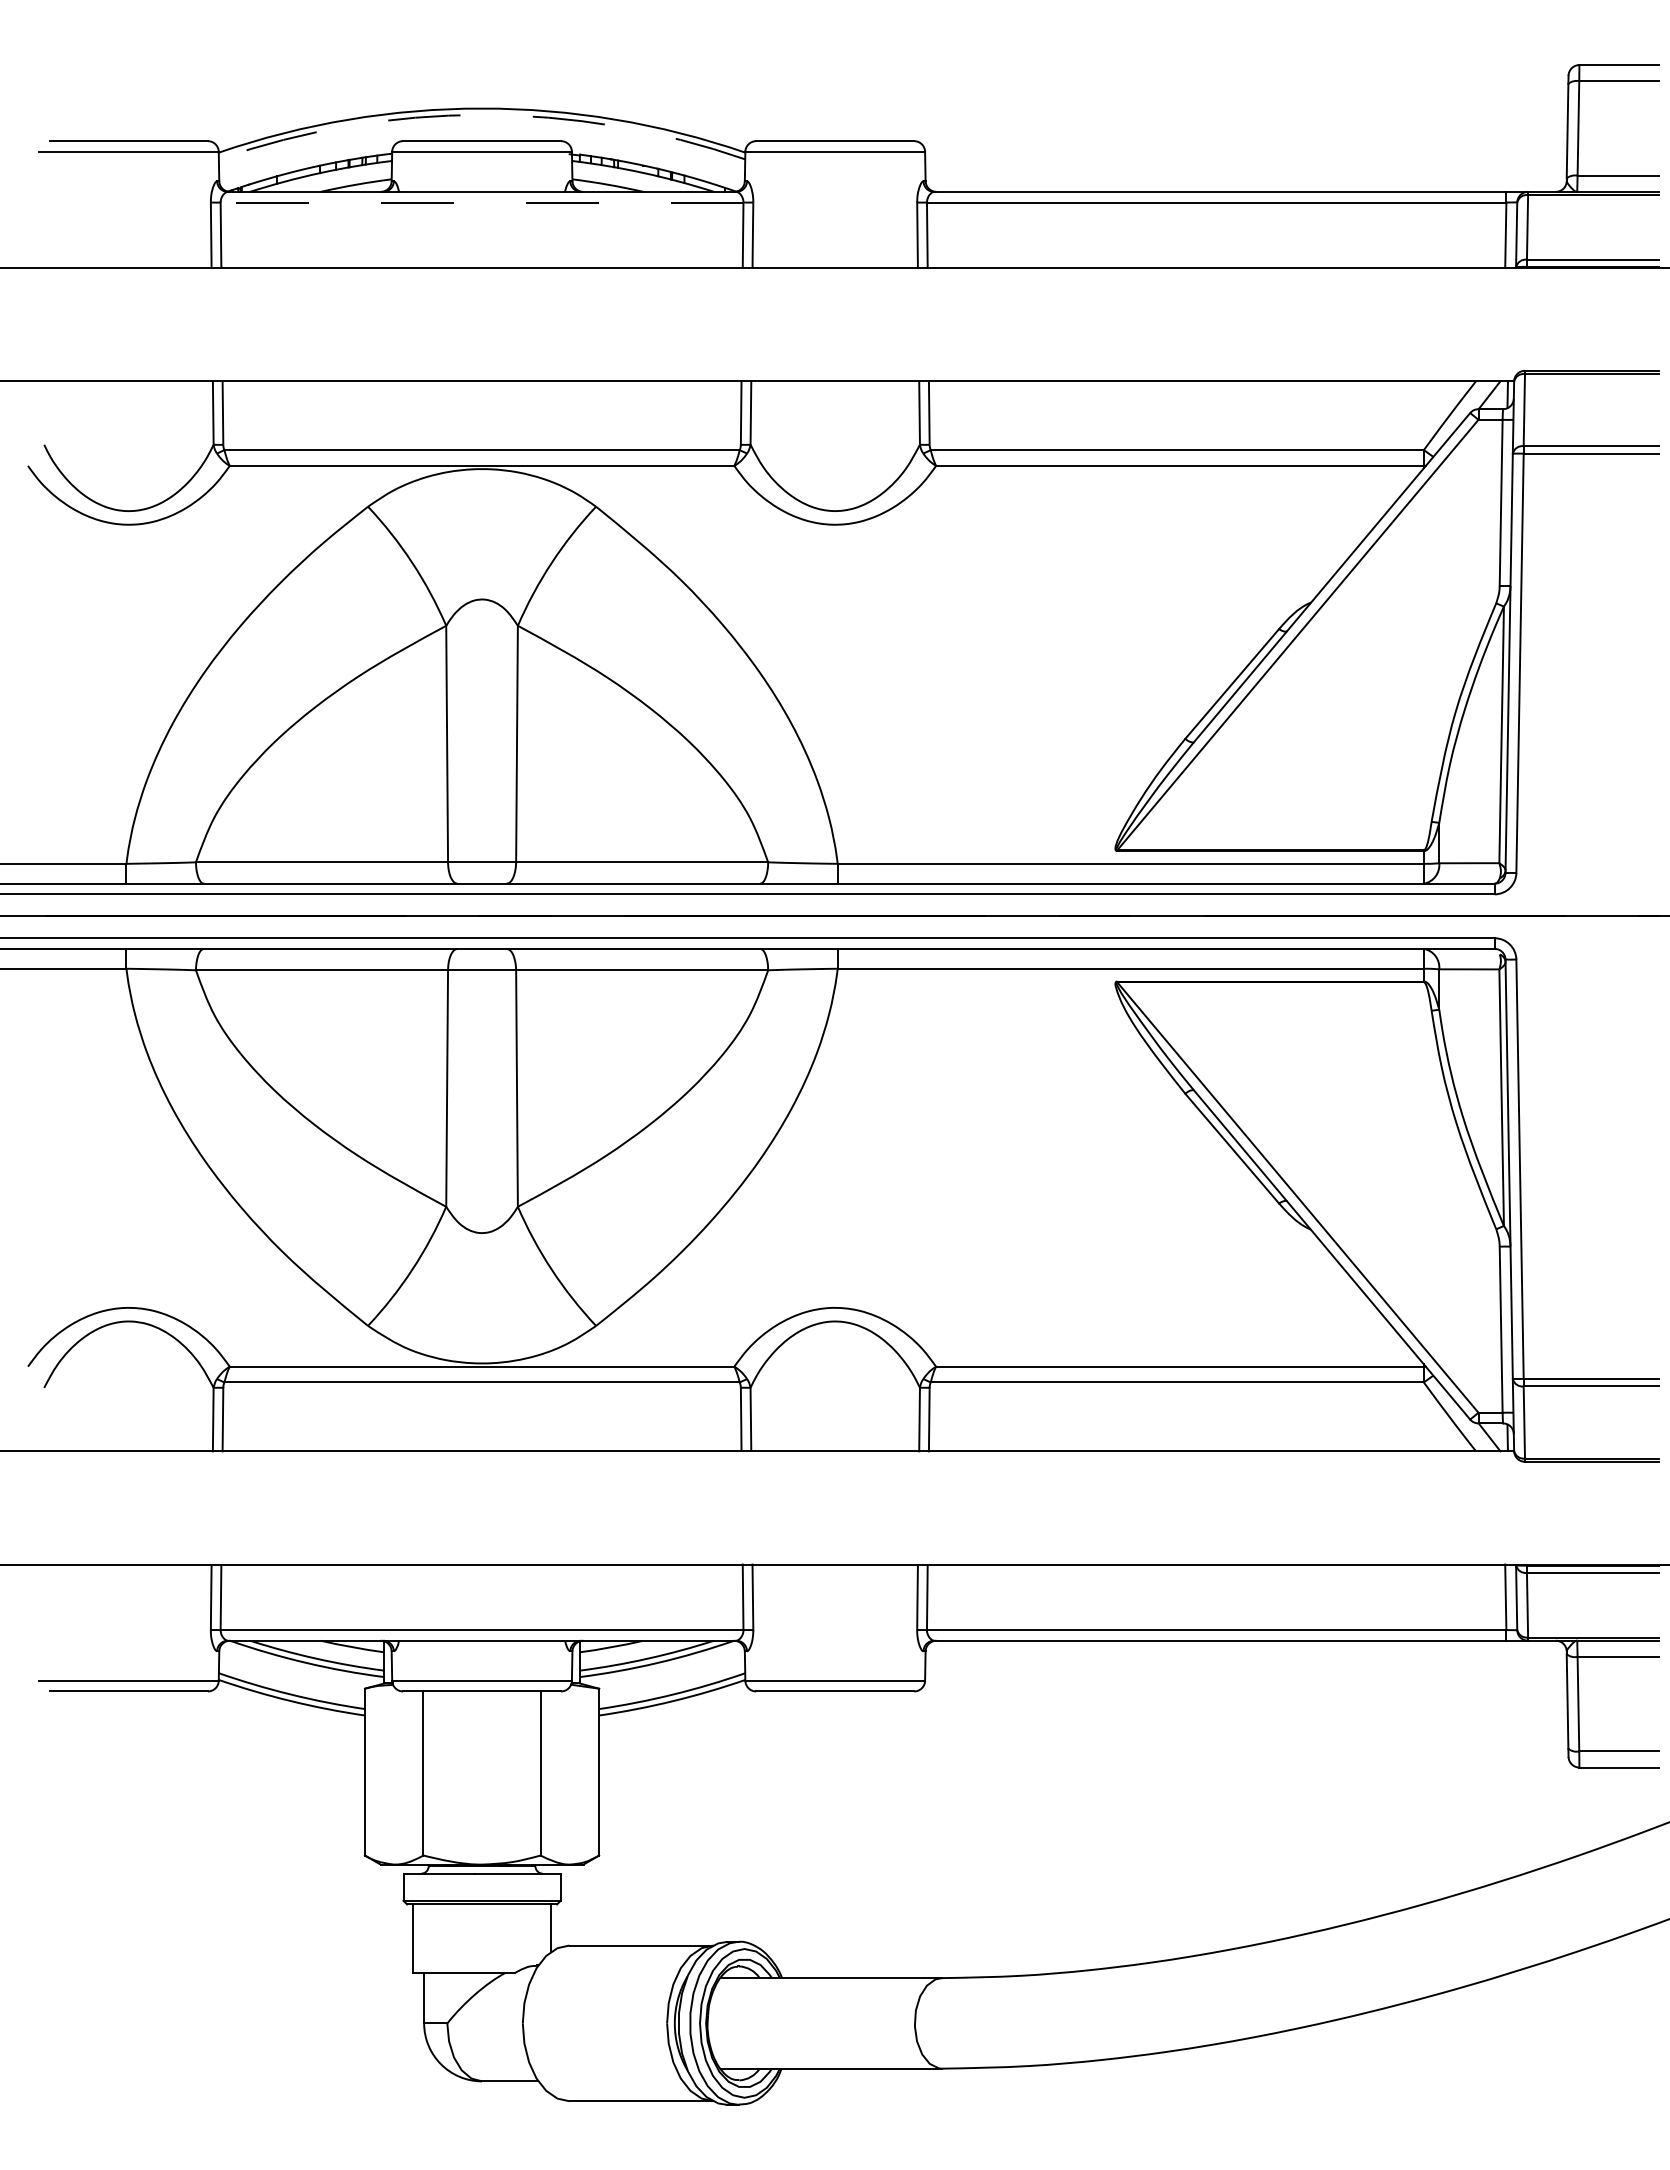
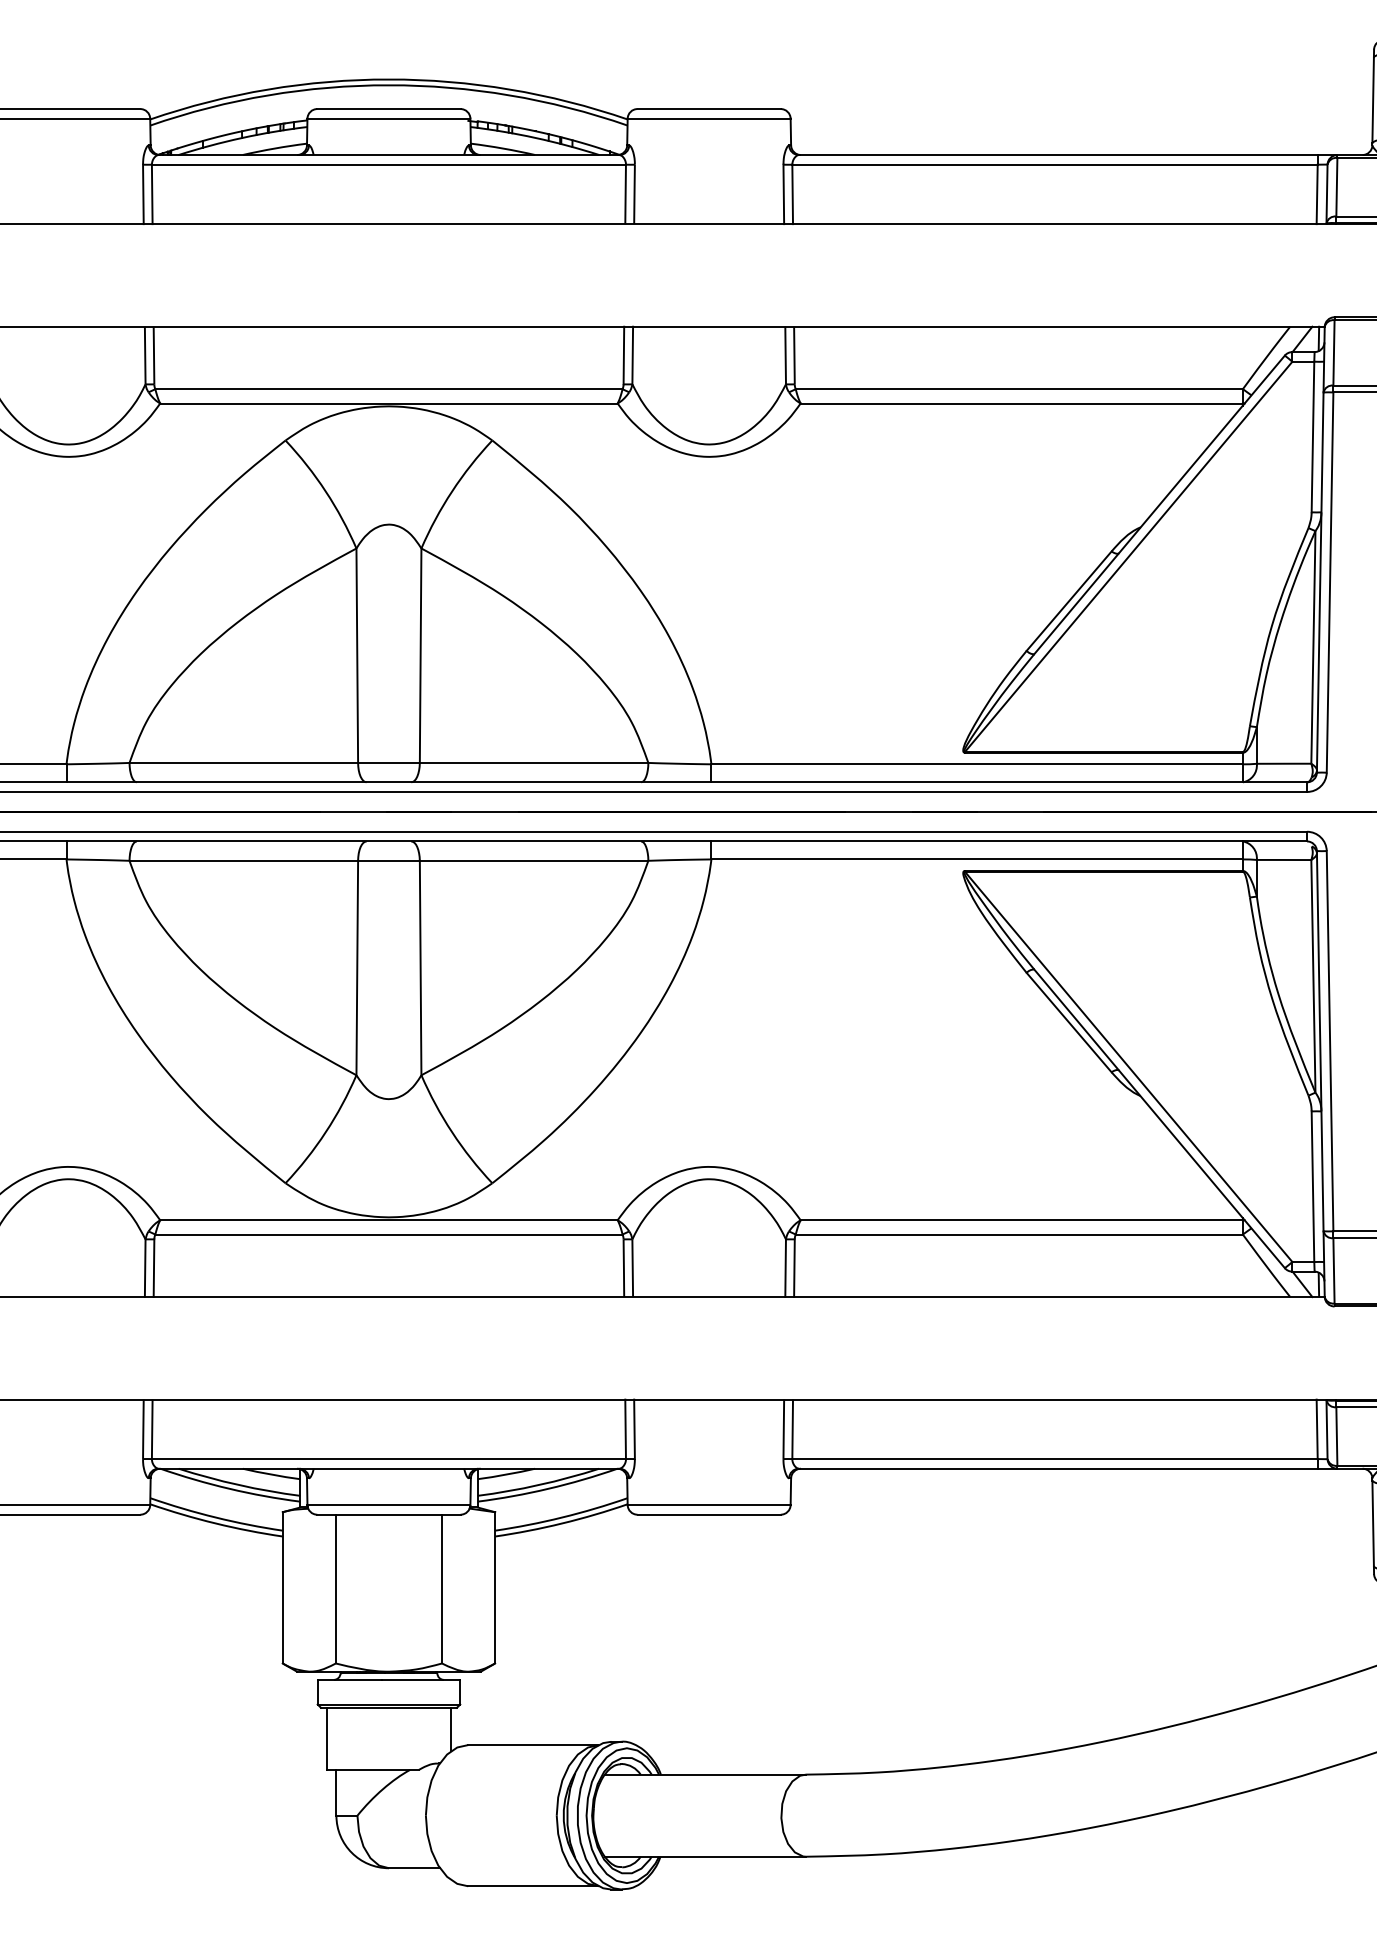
arc: (482, 114) -> (389, 84), dashed -> solid
line: (481, 202) -> (388, 164), dashed -> solid

